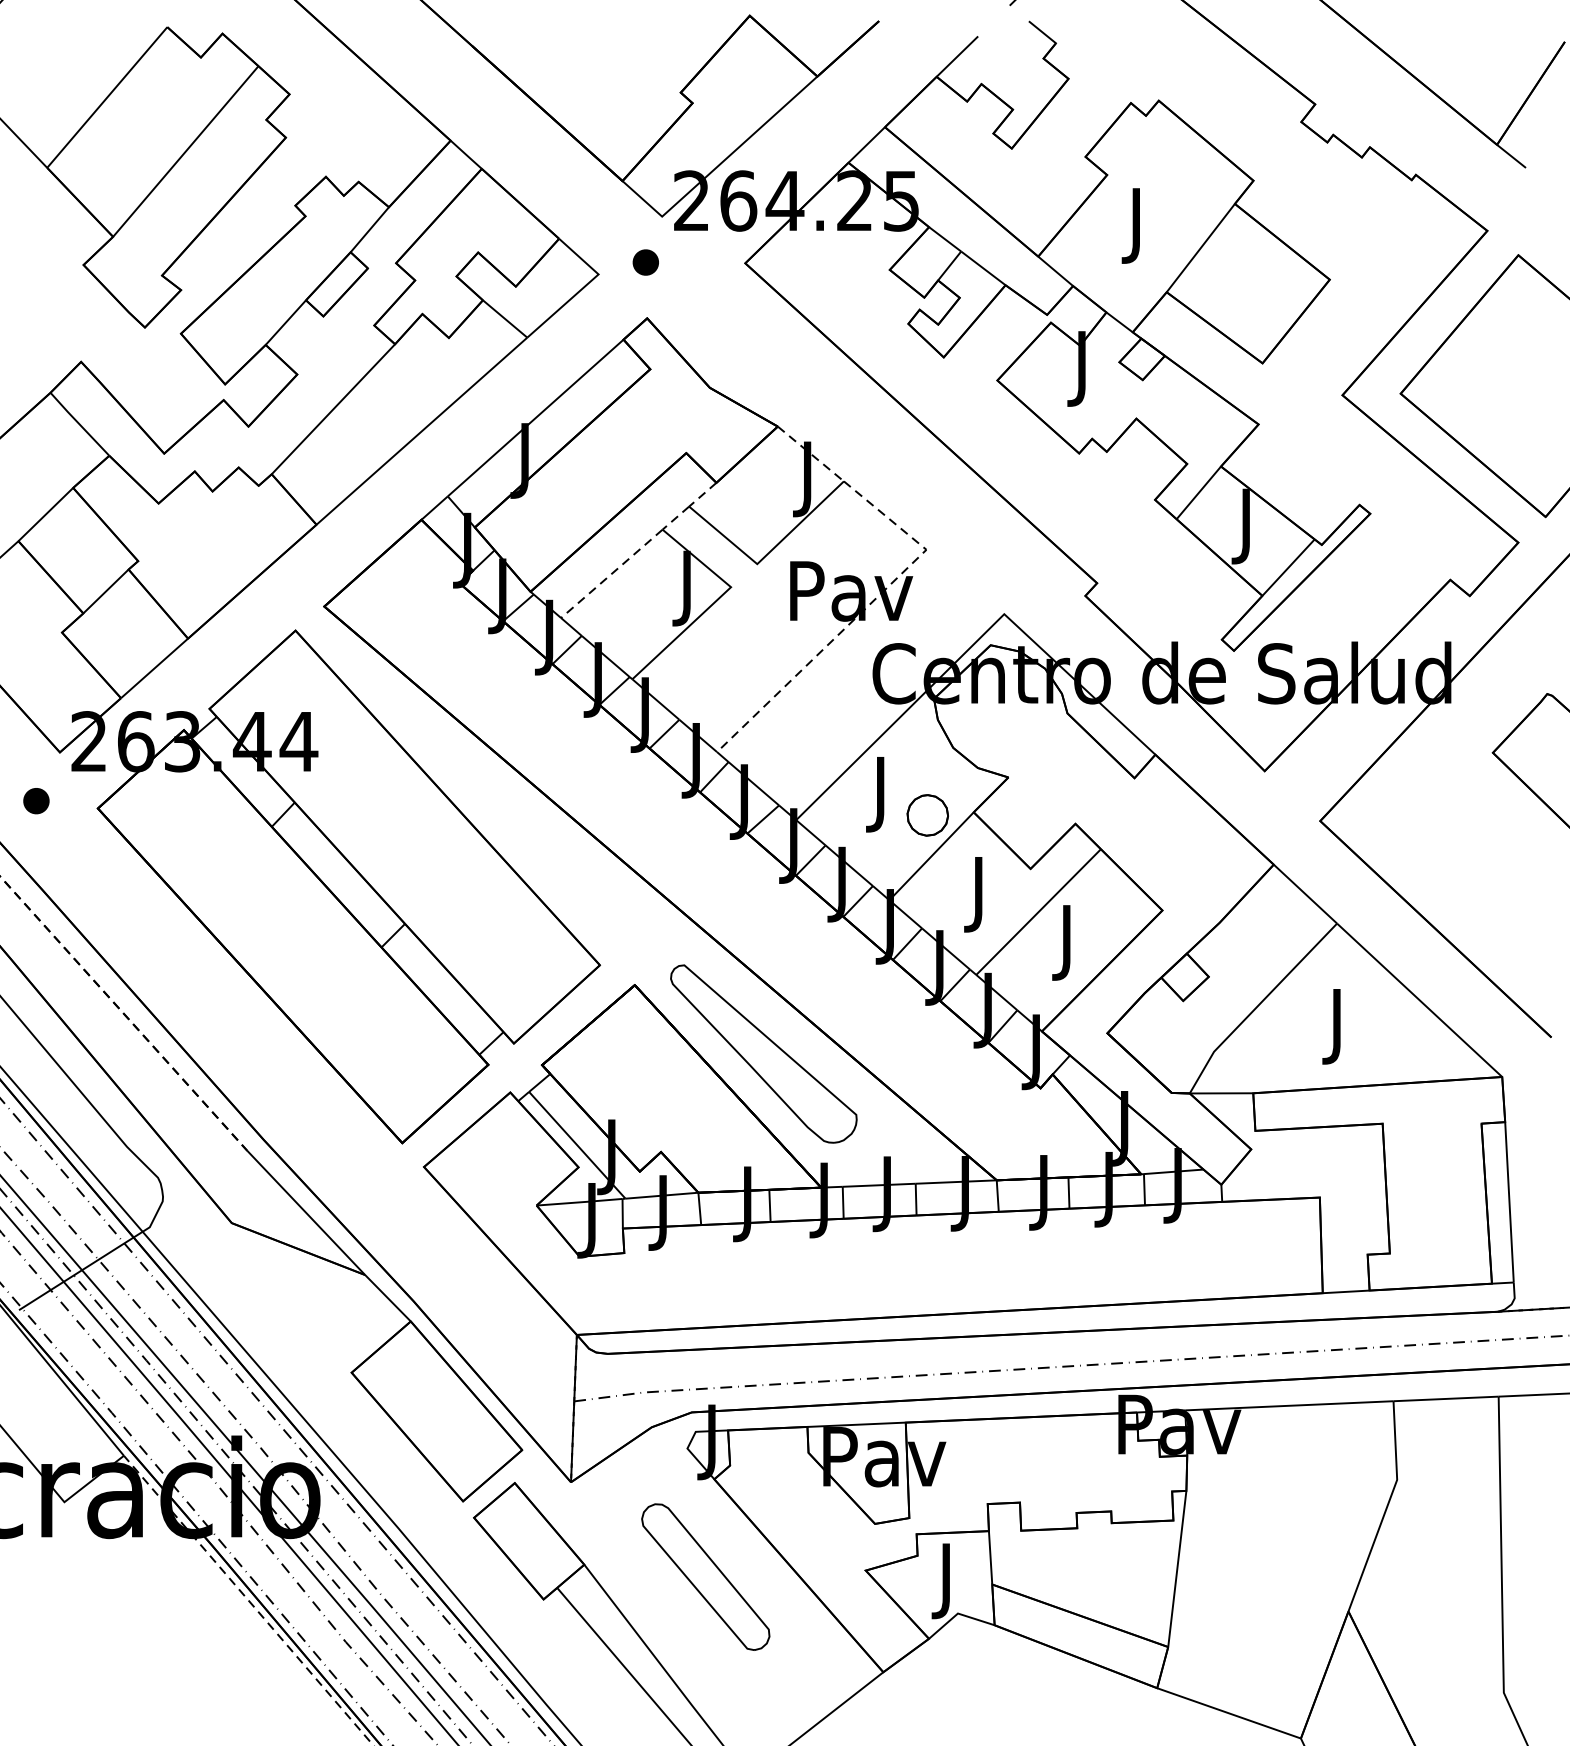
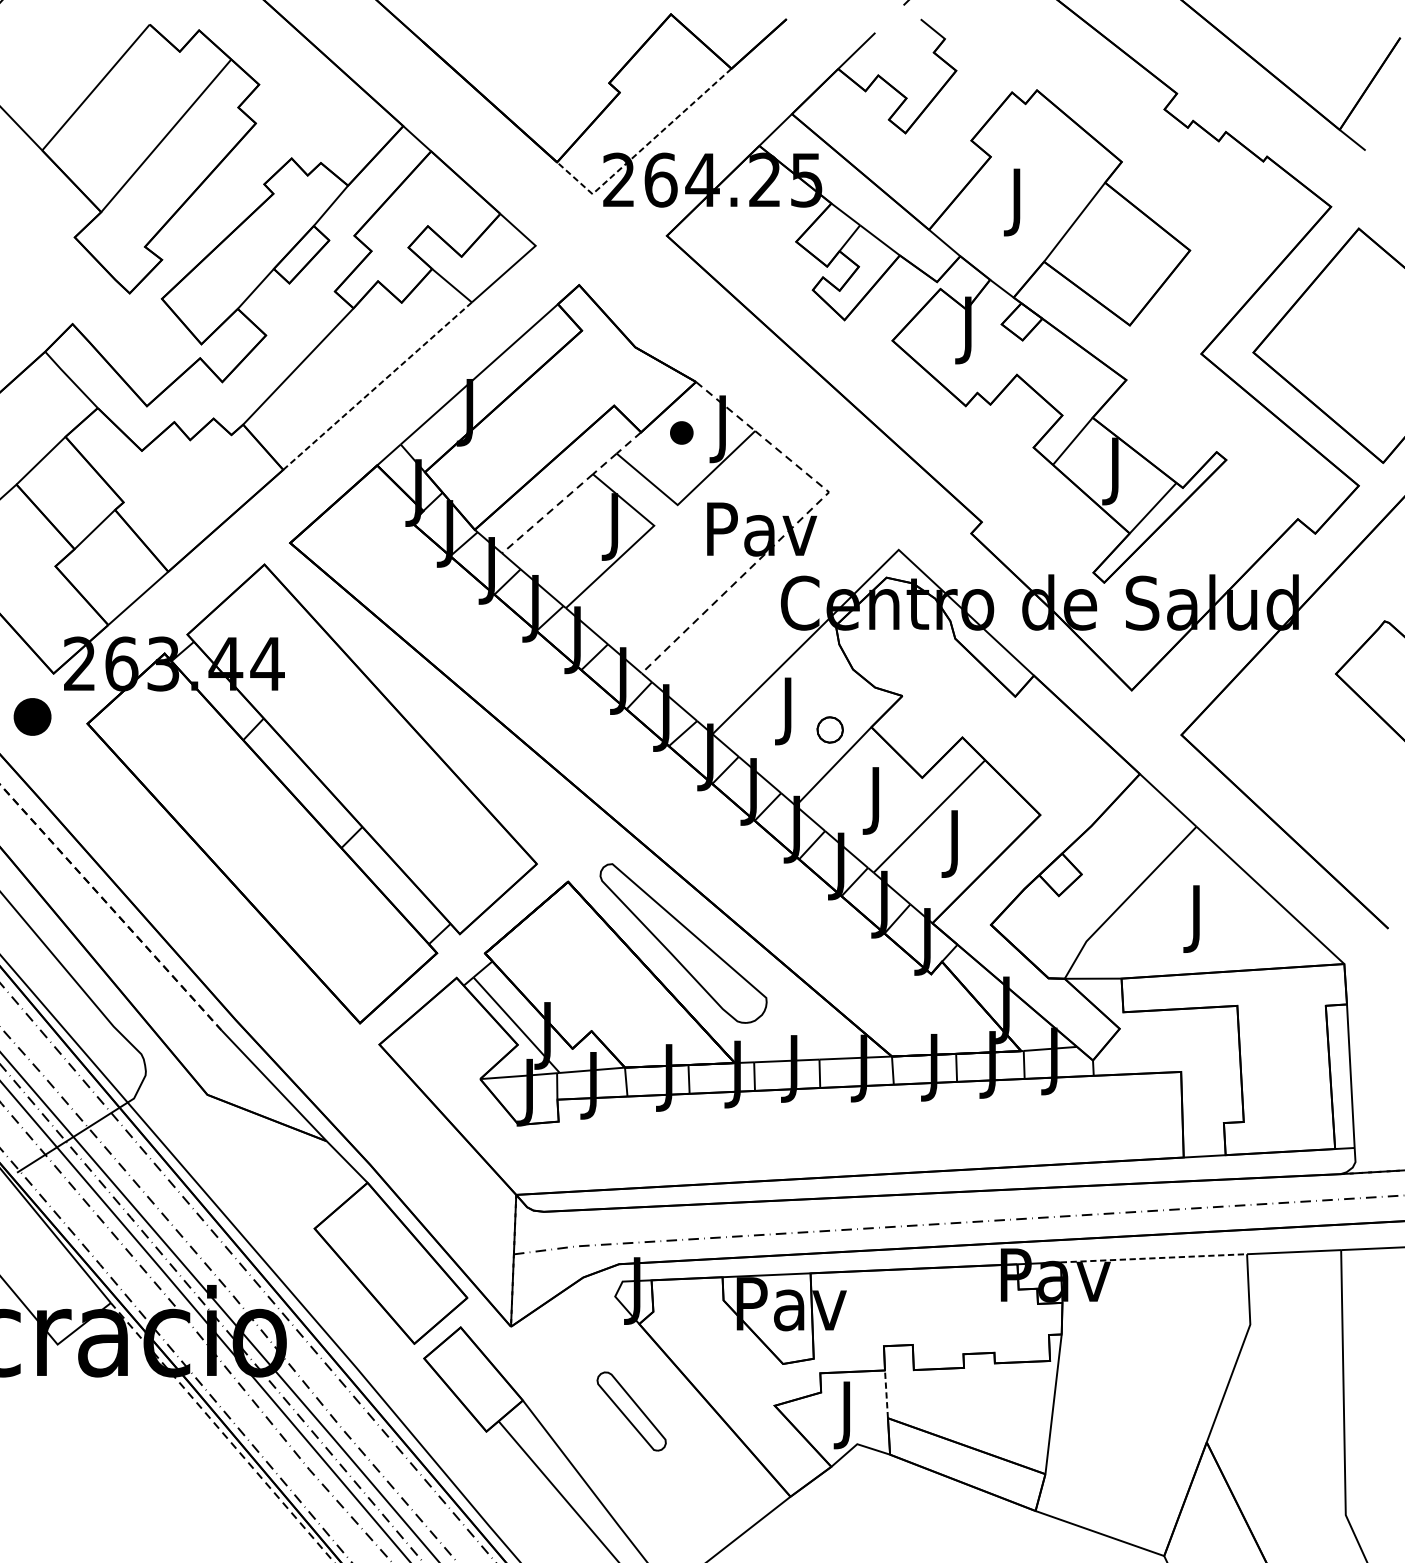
line: (719, 165) -> (643, 148), solid -> dashed
part: (645, 262) -> (681, 432), moved
line: (422, 430) -> (378, 385), solid -> dashed
part: (36, 801) -> (32, 717), size x1.6
part: (927, 815) -> (830, 730), size x0.7
line: (1288, 1405) -> (1153, 1258), solid -> dashed
line: (990, 1557) -> (886, 1394), solid -> dashed
part: (705, 1576) -> (631, 1411), size x0.6

